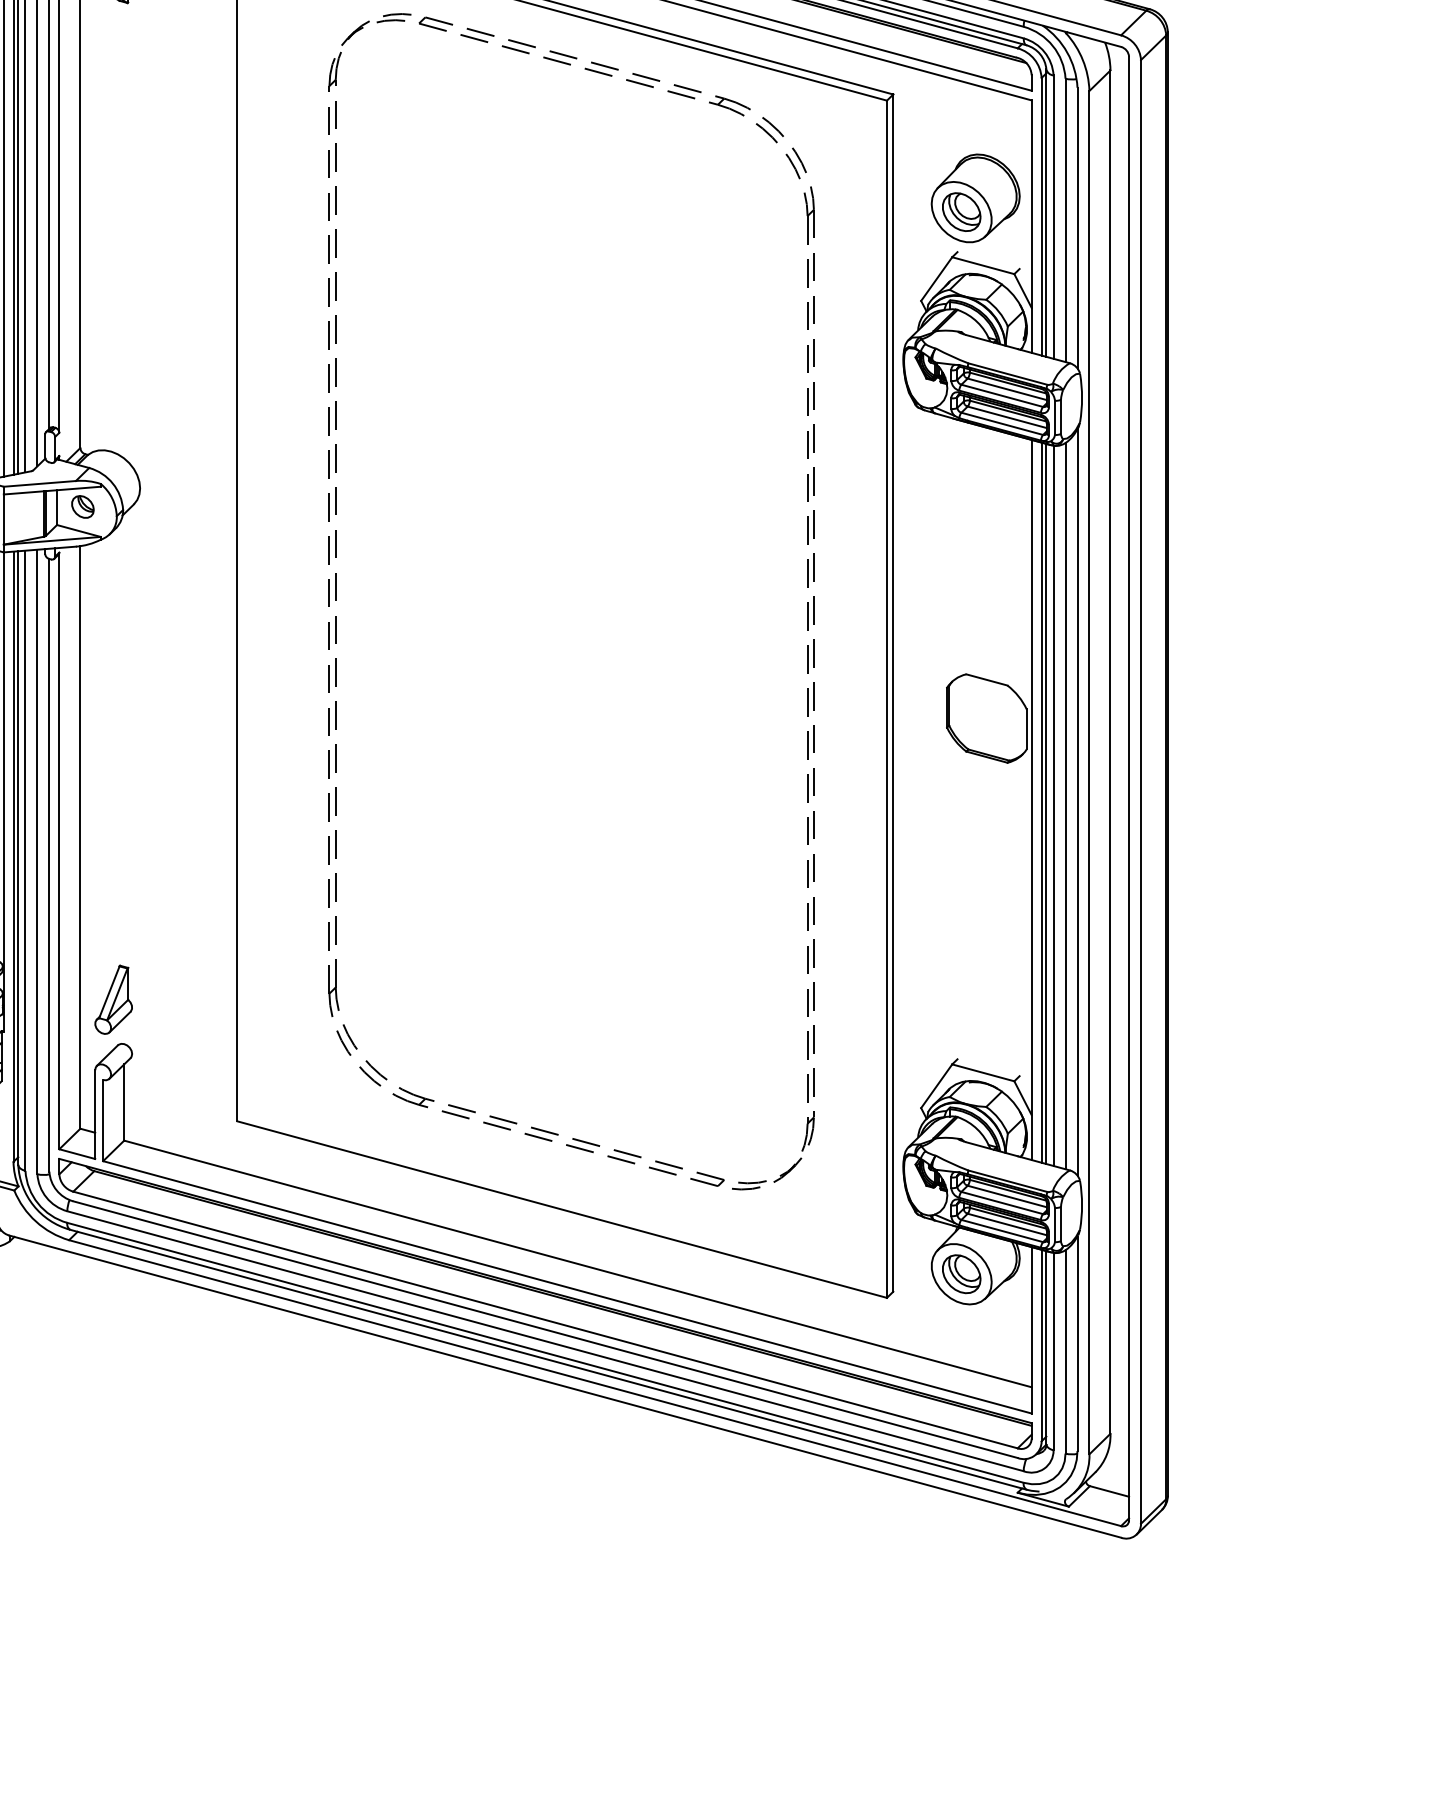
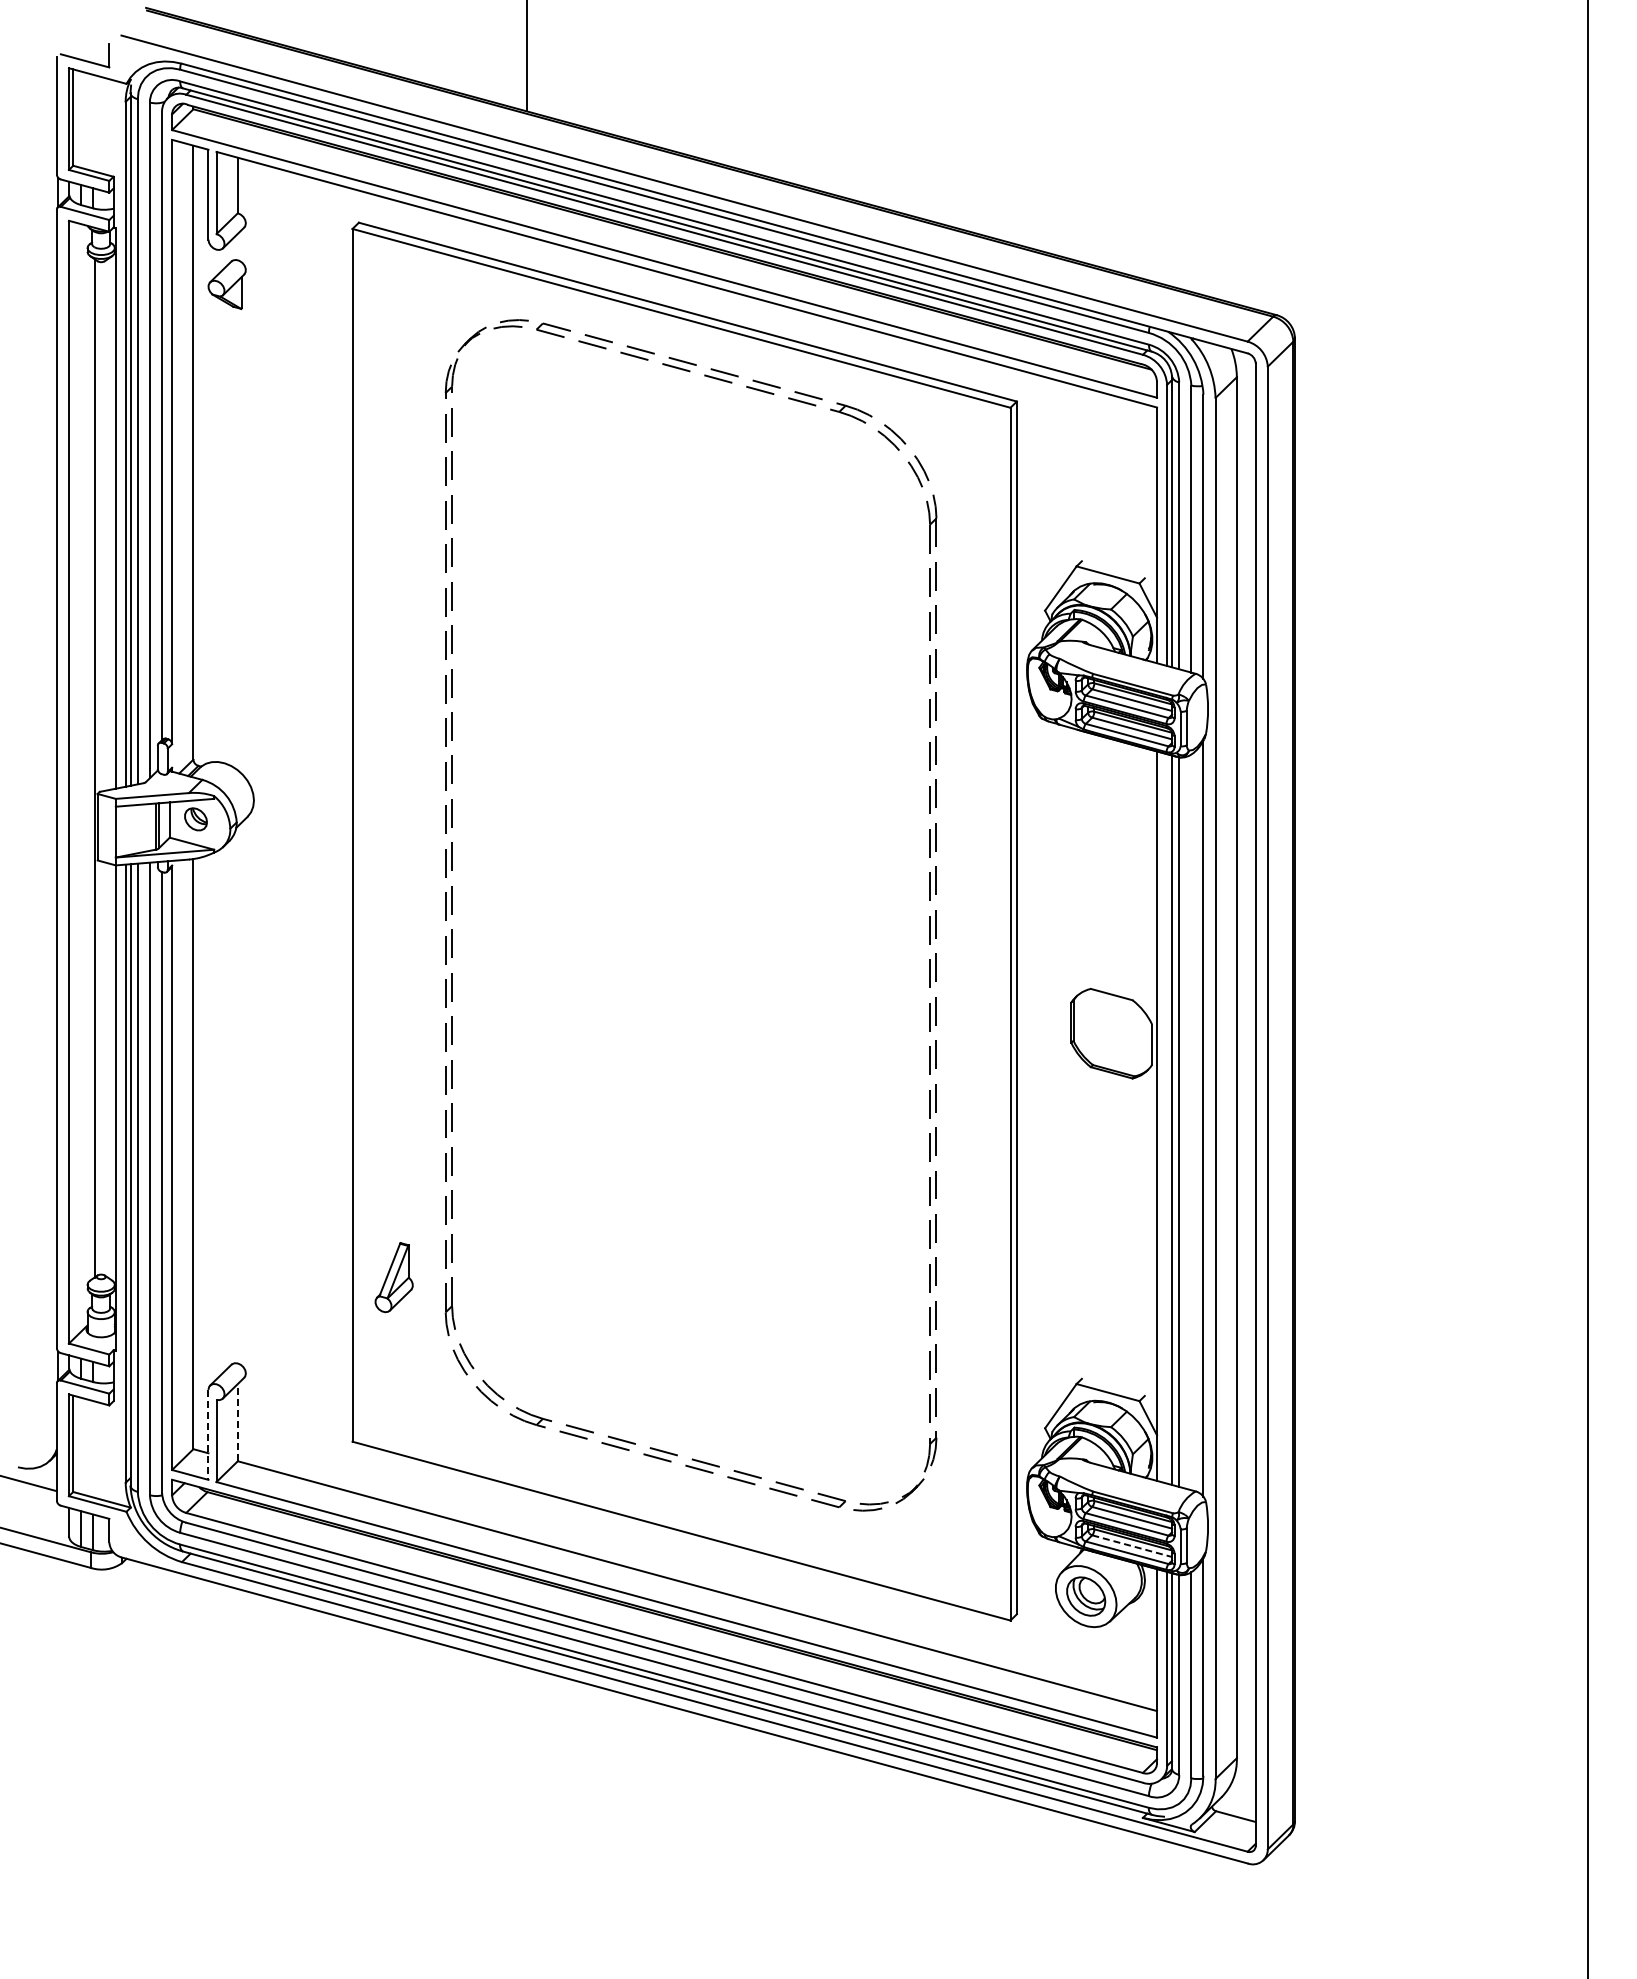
part: (974, 198) -> (1099, 506), removed
line: (1041, 802) -> (1167, 1118), removed
line: (1065, 806) -> (1191, 1122), removed
part: (113, 999) -> (393, 1277), moved
line: (123, 1102) -> (237, 1422), solid -> dashed
line: (95, 1114) -> (208, 1434), solid -> dashed
line: (1007, 1224) -> (1132, 1546), solid -> dashed

